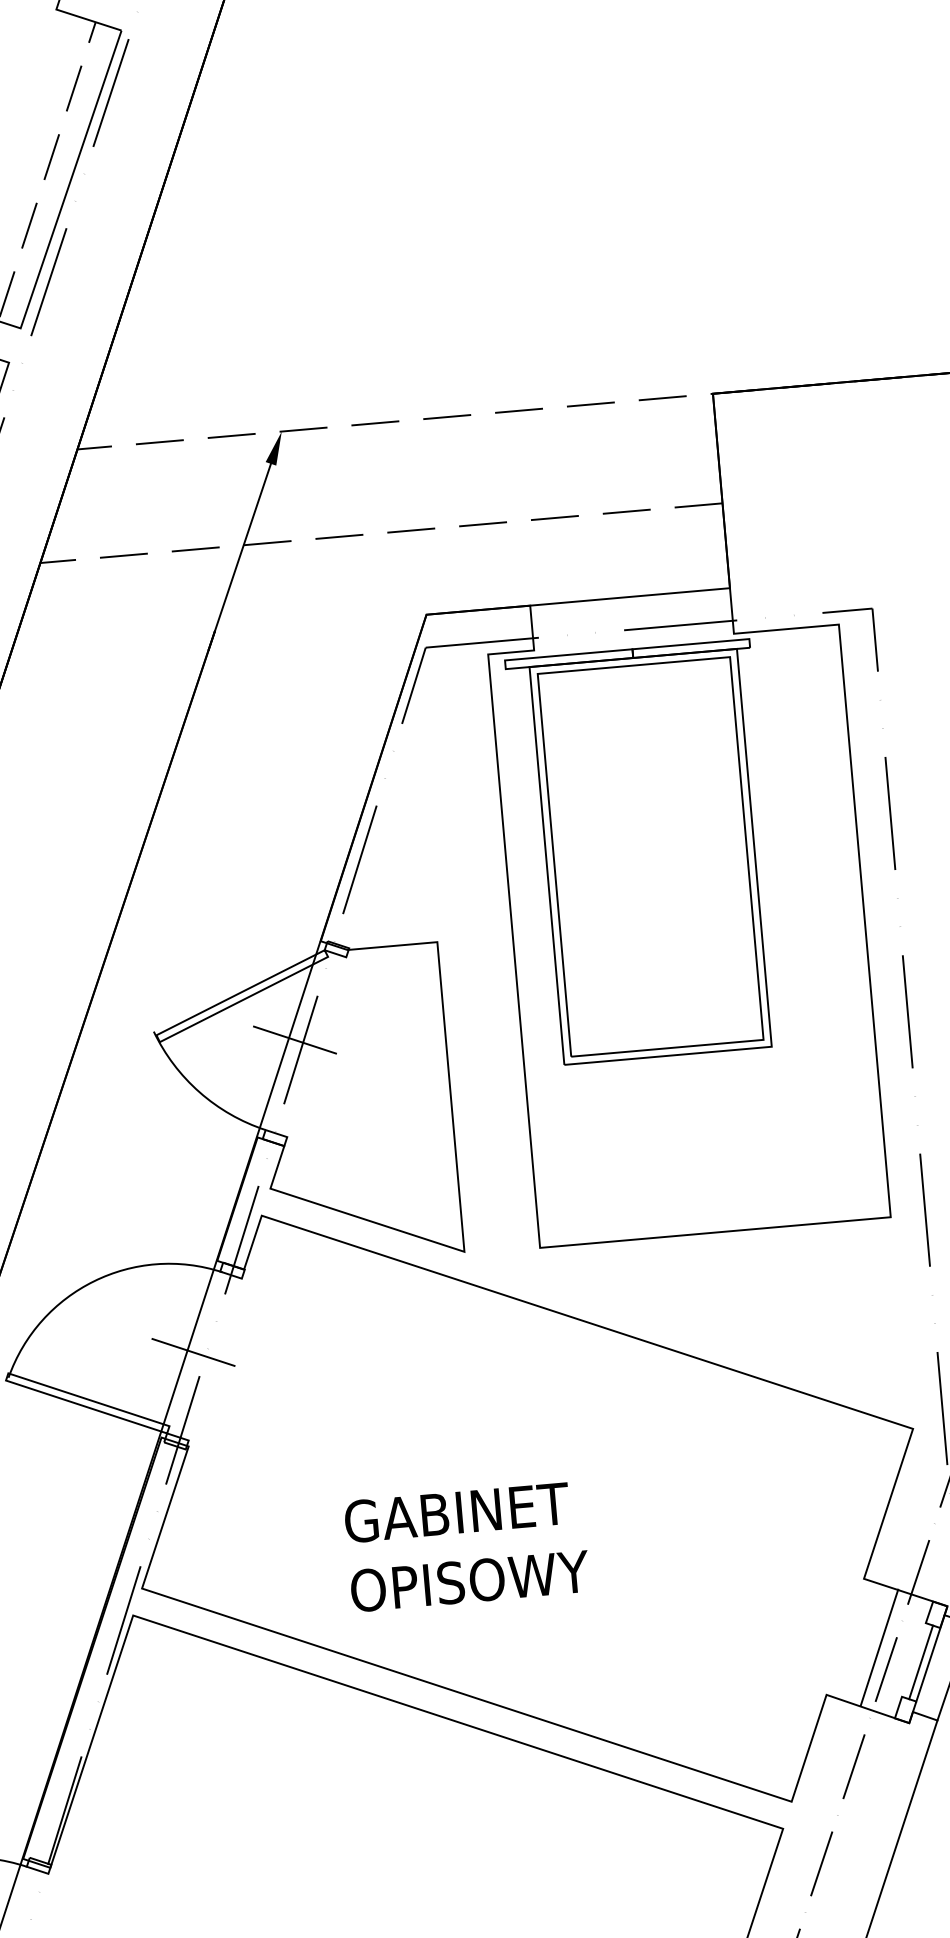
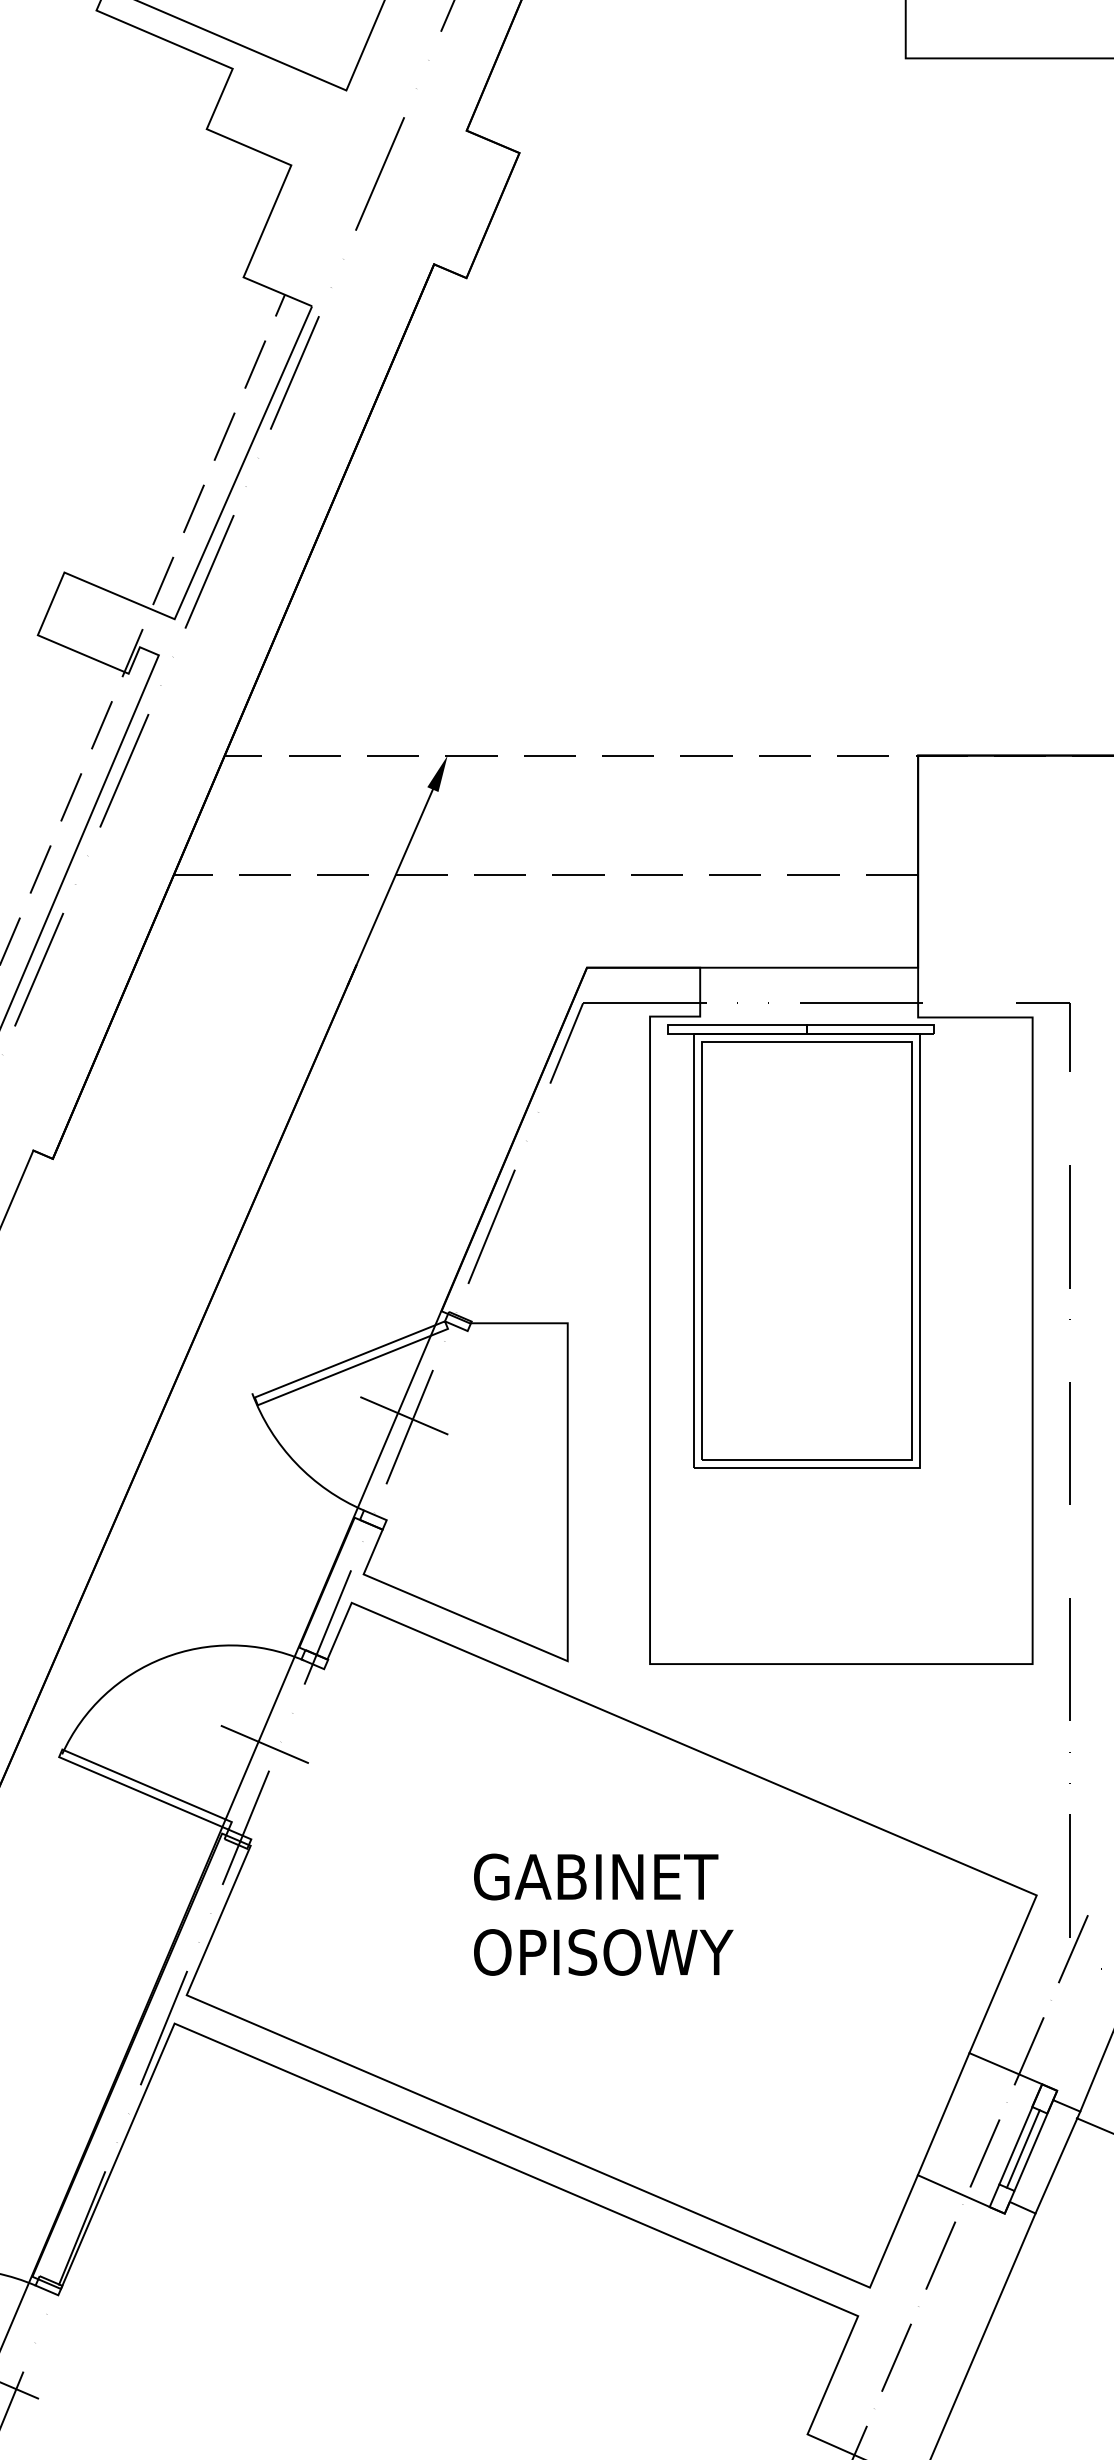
text: (466, 1546) -> (603, 1914), moved
line: (879, 1648) -> (943, 2114), moved
line: (917, 1649) -> (1020, 2134), added

